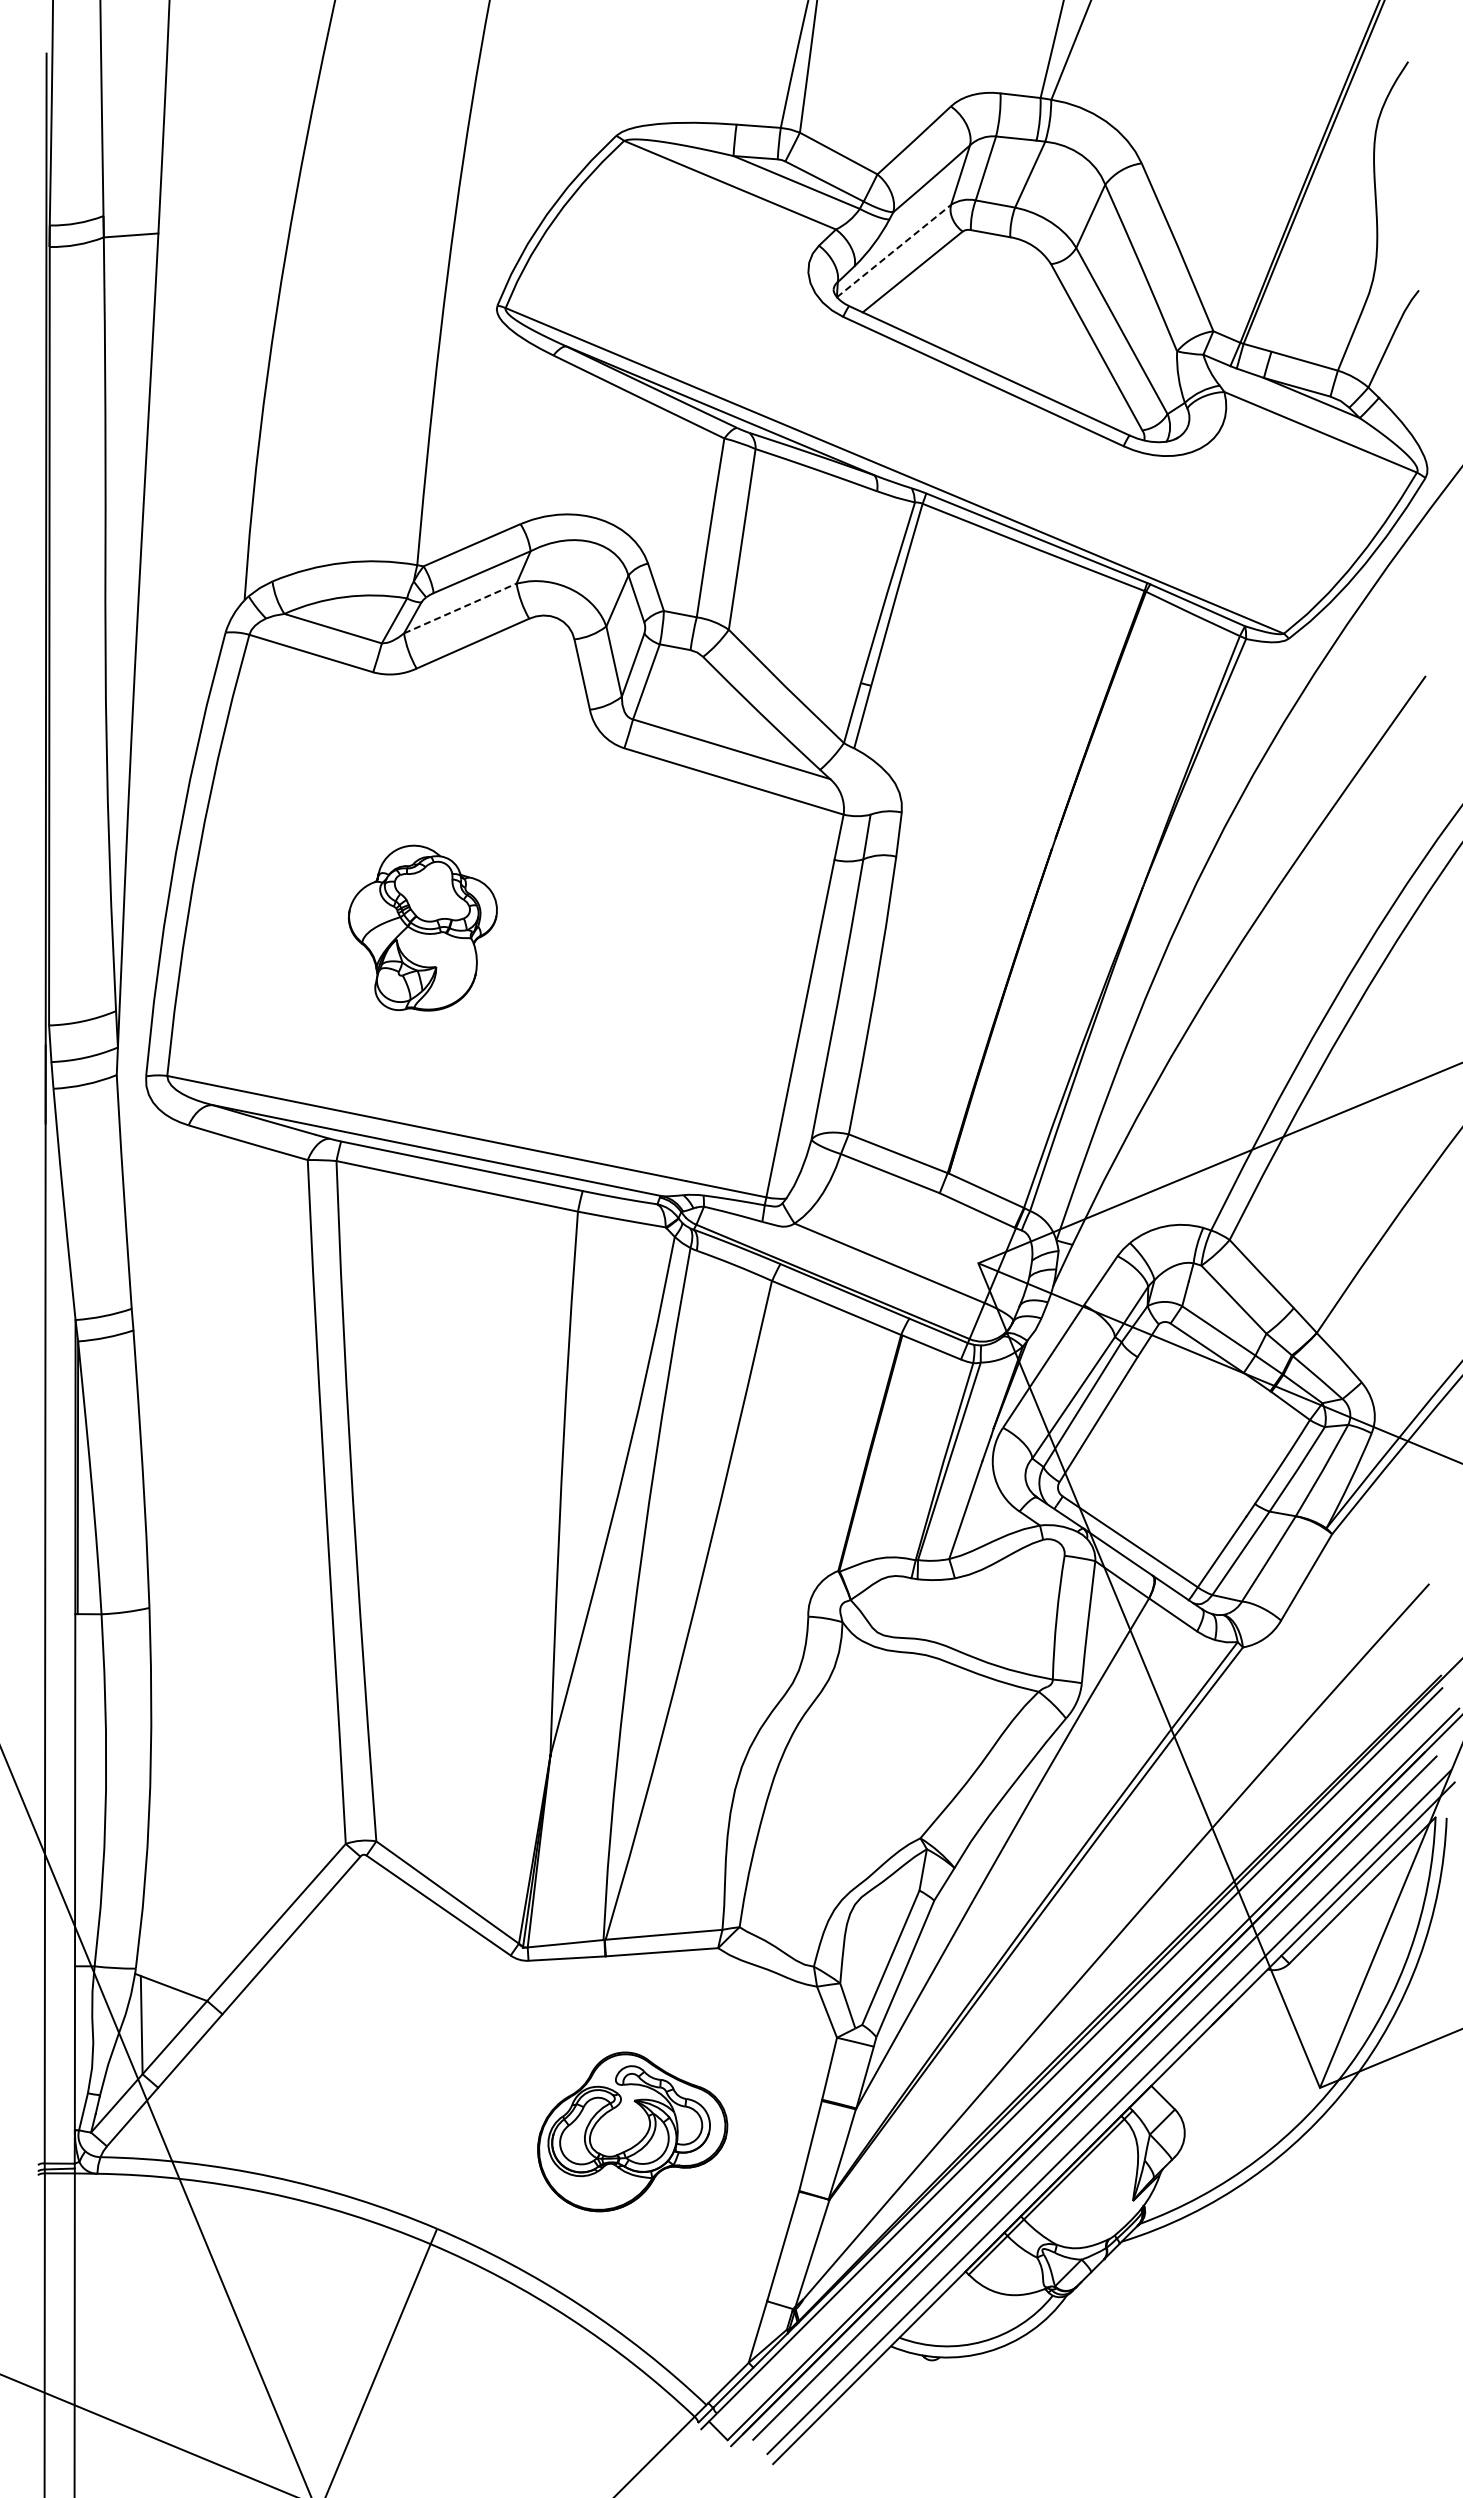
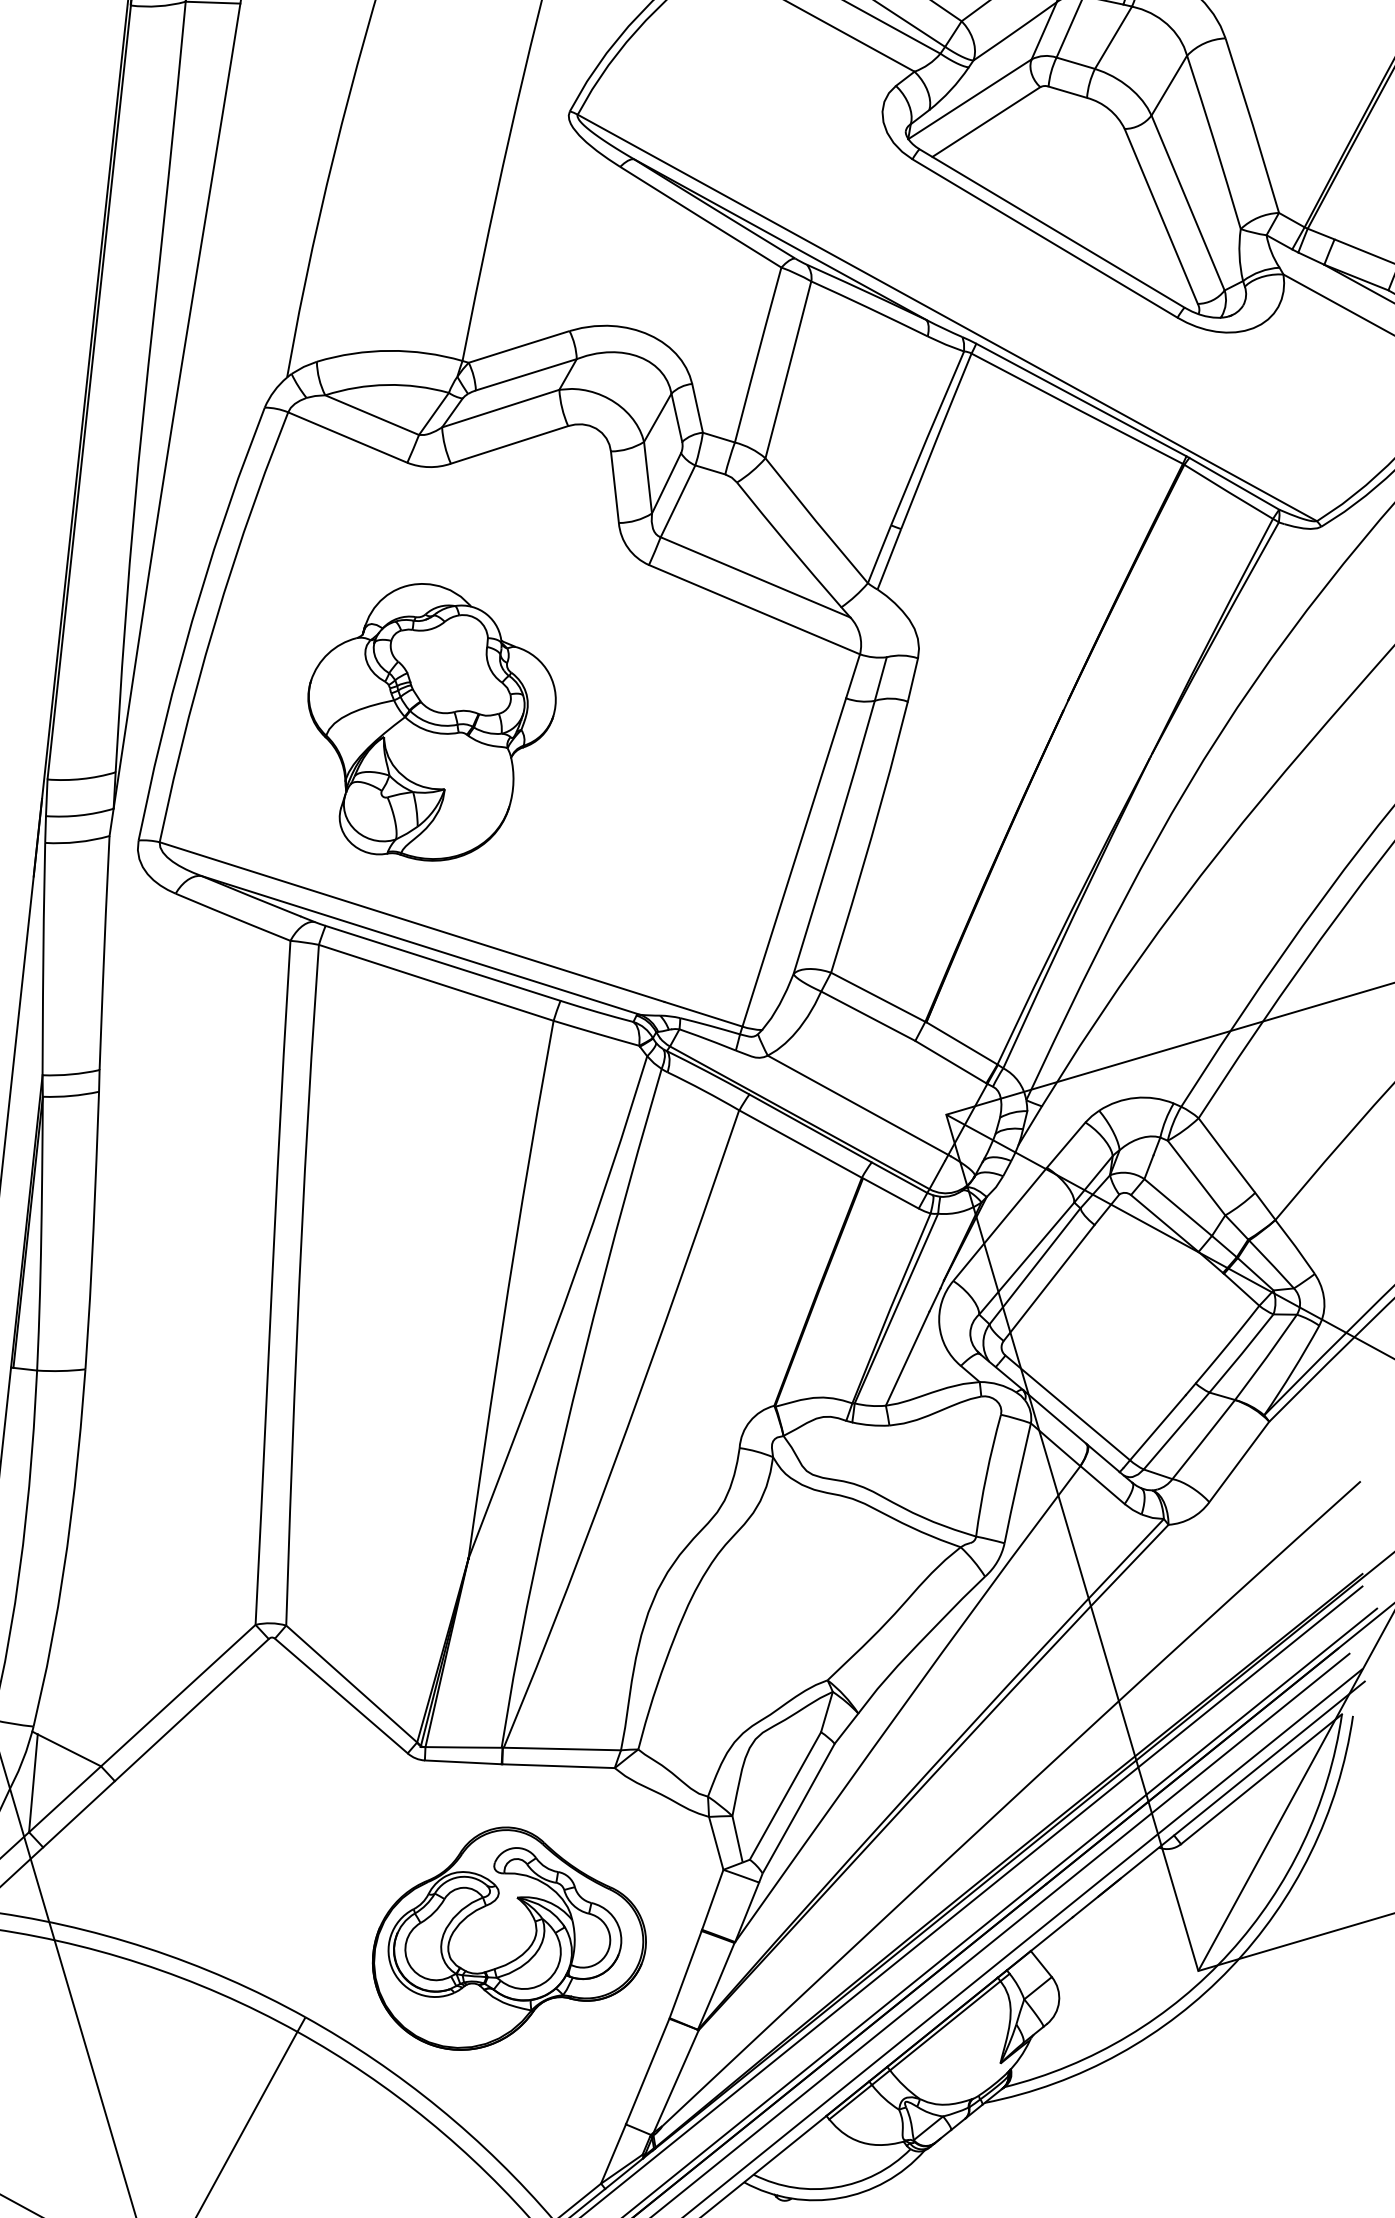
line: (894, 250) -> (970, 98), dashed -> solid
line: (460, 608) -> (500, 408), dashed -> solid
part: (422, 927) -> (429, 721), size x1.67
part: (632, 2131) -> (510, 1941), size x1.43

